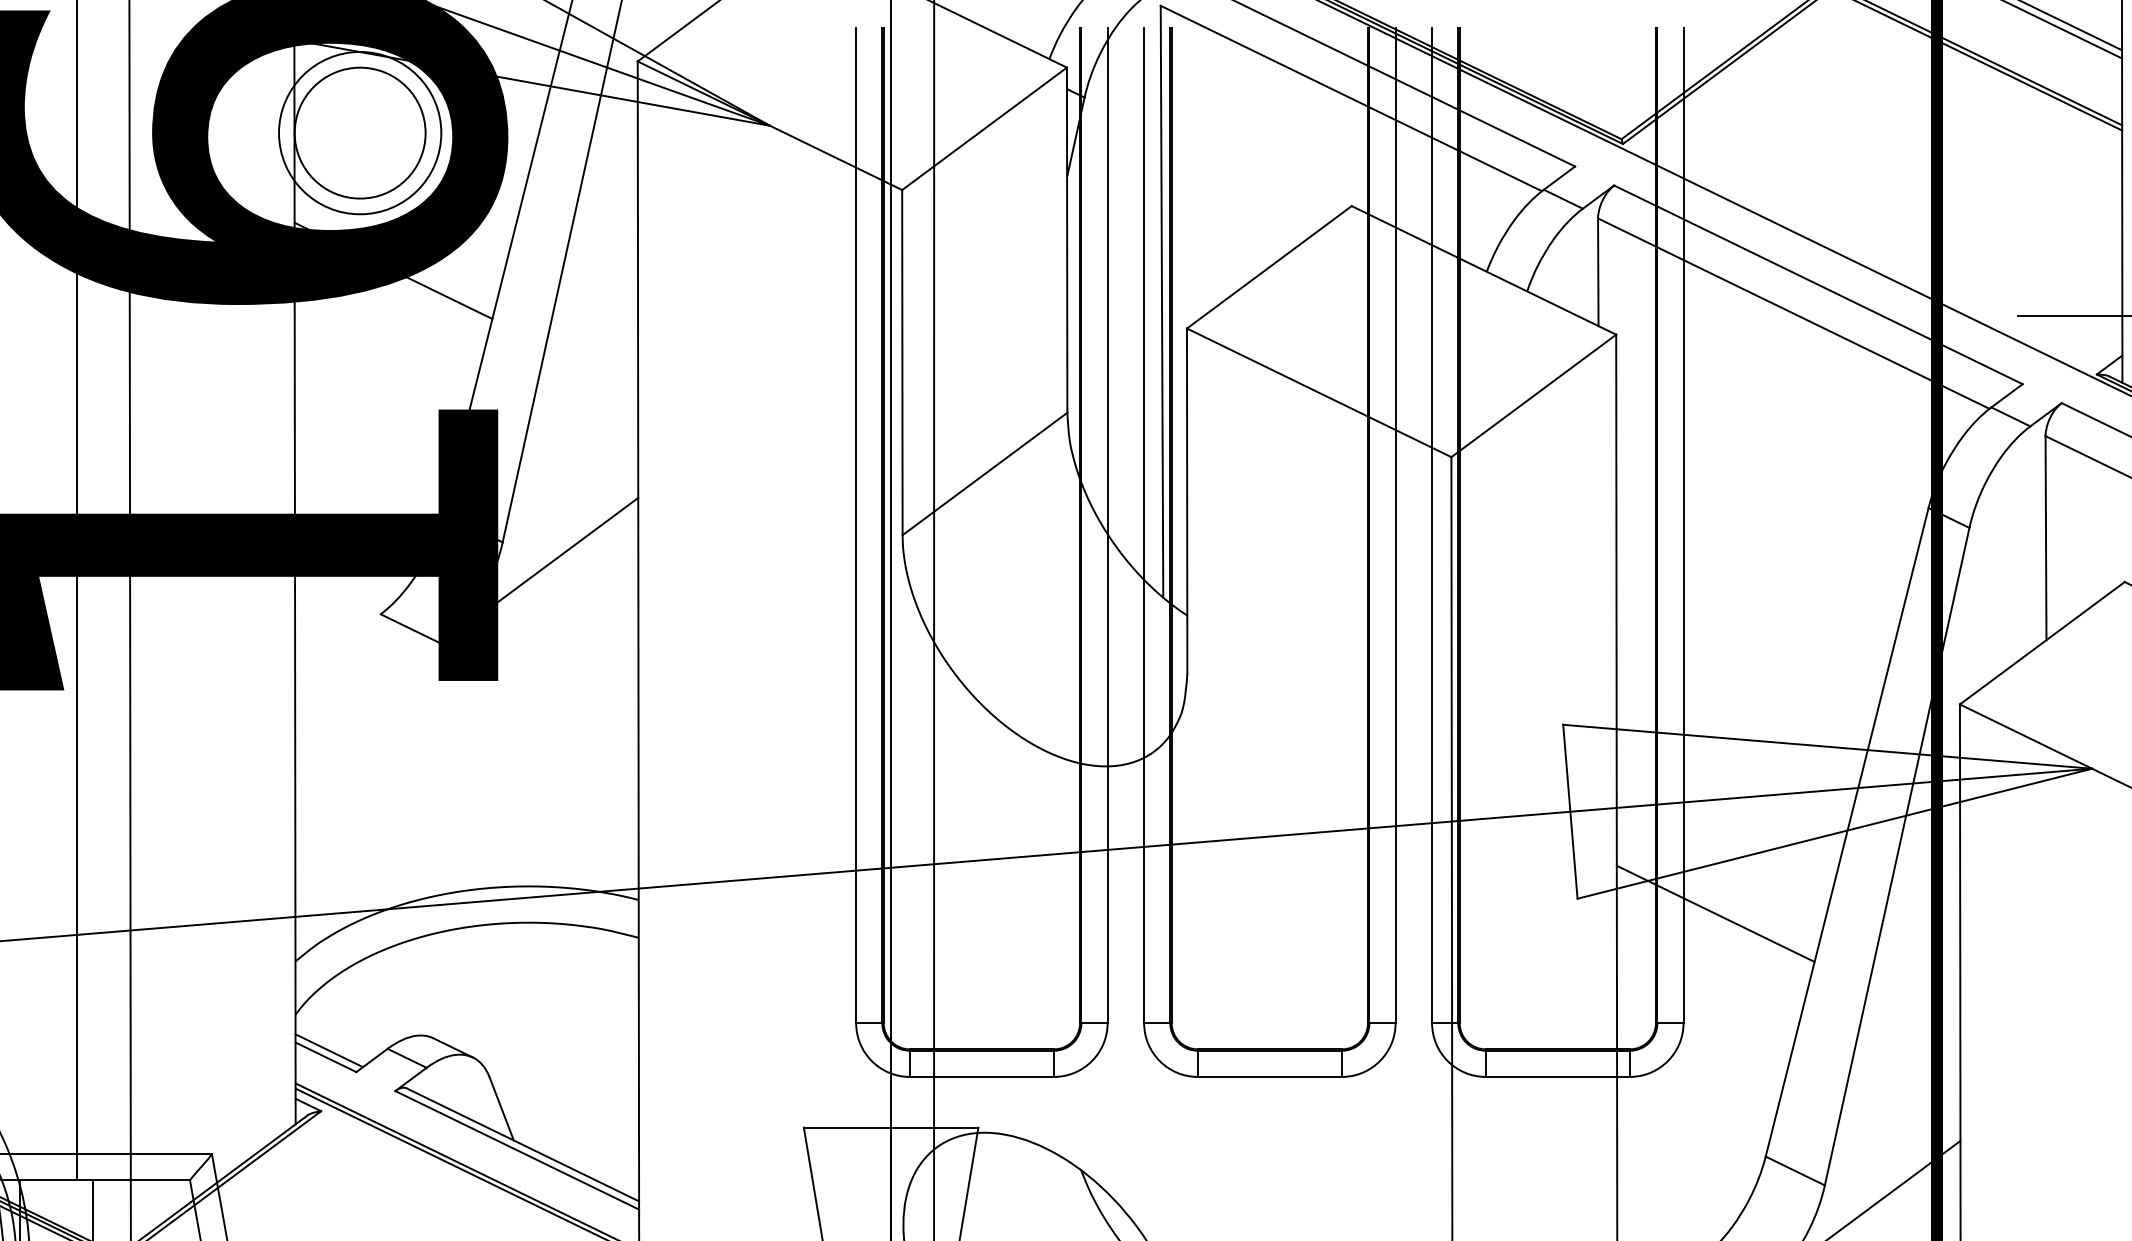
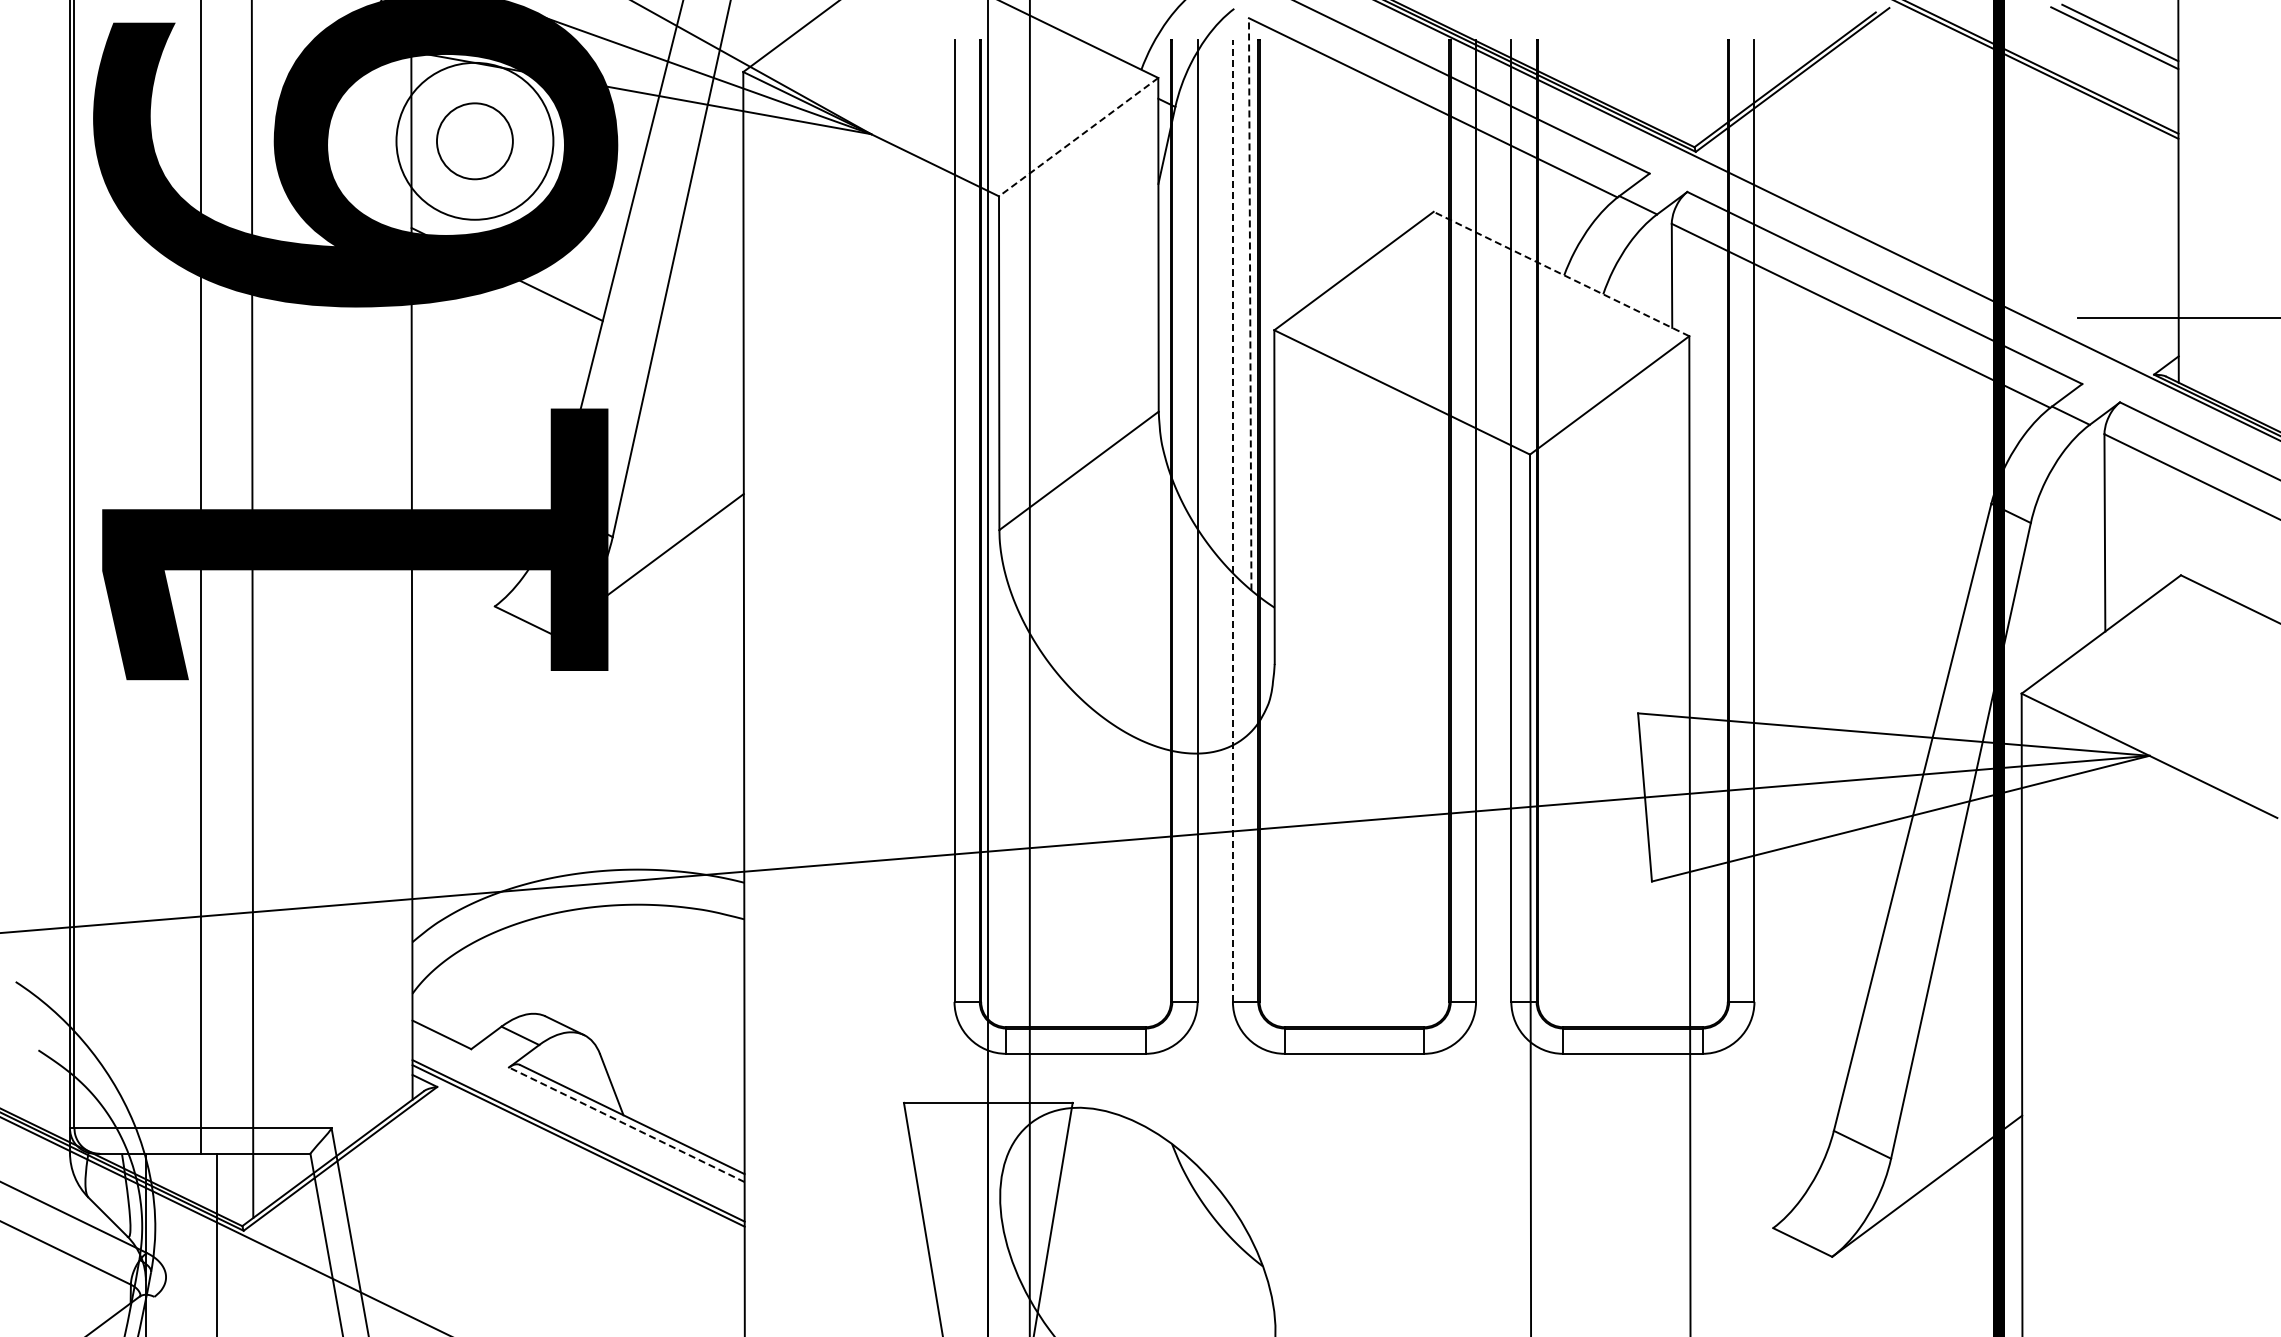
line: (984, 129) -> (1078, 137), solid -> dashed
circle: (359, 133) -> (474, 141), size x0.6
line: (1483, 269) -> (1561, 273), solid -> dashed
line: (1162, 300) -> (1250, 303), solid -> dashed
line: (1143, 525) -> (1232, 520), solid -> dashed
line: (1715, 913) -> (1785, 895), removed
line: (328, 1050) -> (444, 1028), removed
line: (516, 1150) -> (626, 1124), solid -> dashed

